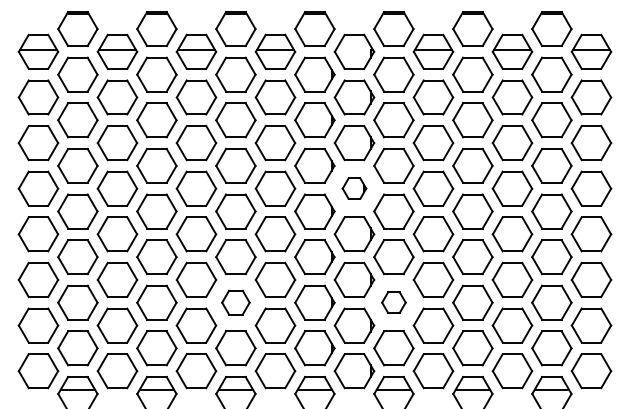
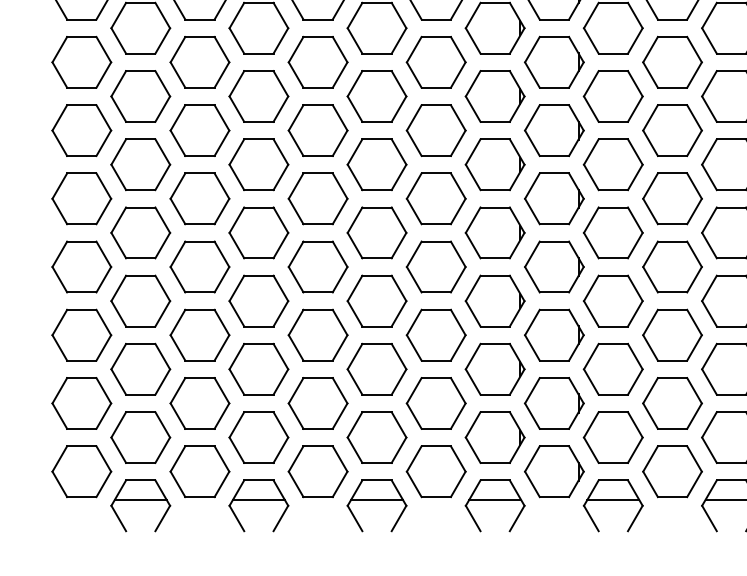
part: (354, 188) -> (554, 198), size x1.67
part: (235, 302) -> (376, 368), size x1.43
part: (393, 302) -> (612, 368), size x1.67

